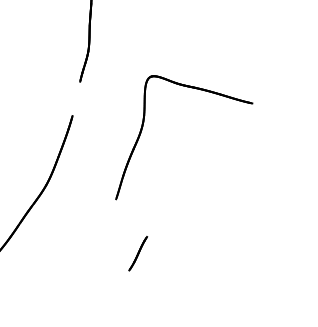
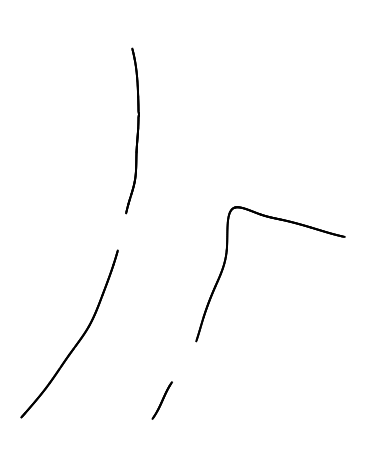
part: (142, 128) -> (225, 264), moved
line: (137, 253) -> (161, 400), moved

